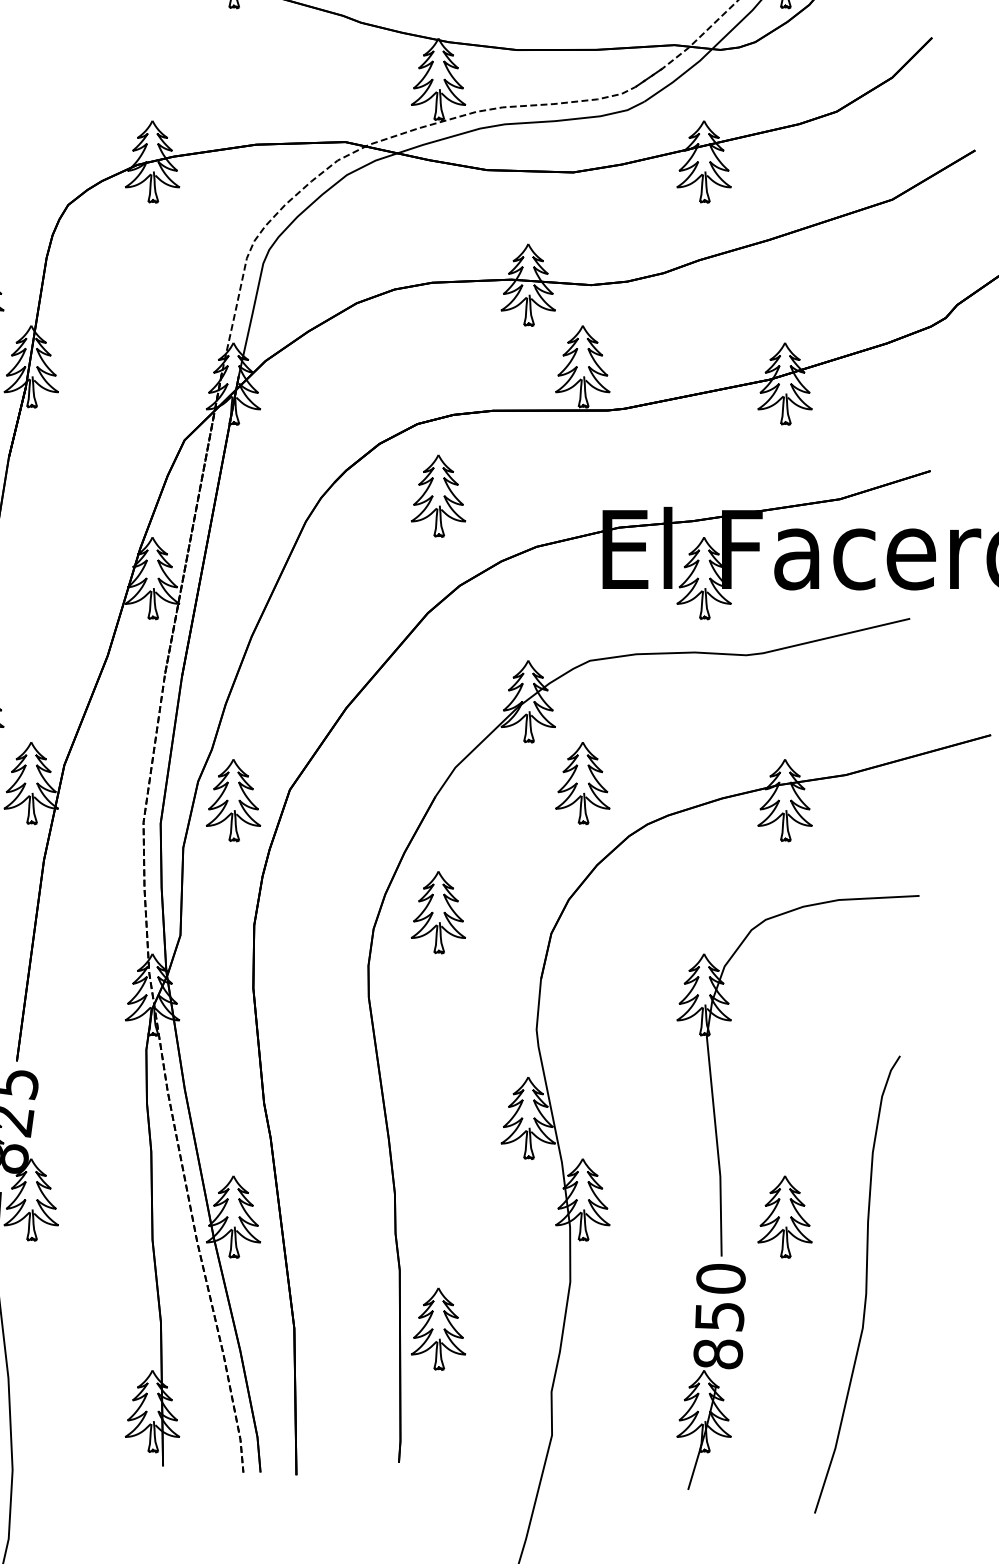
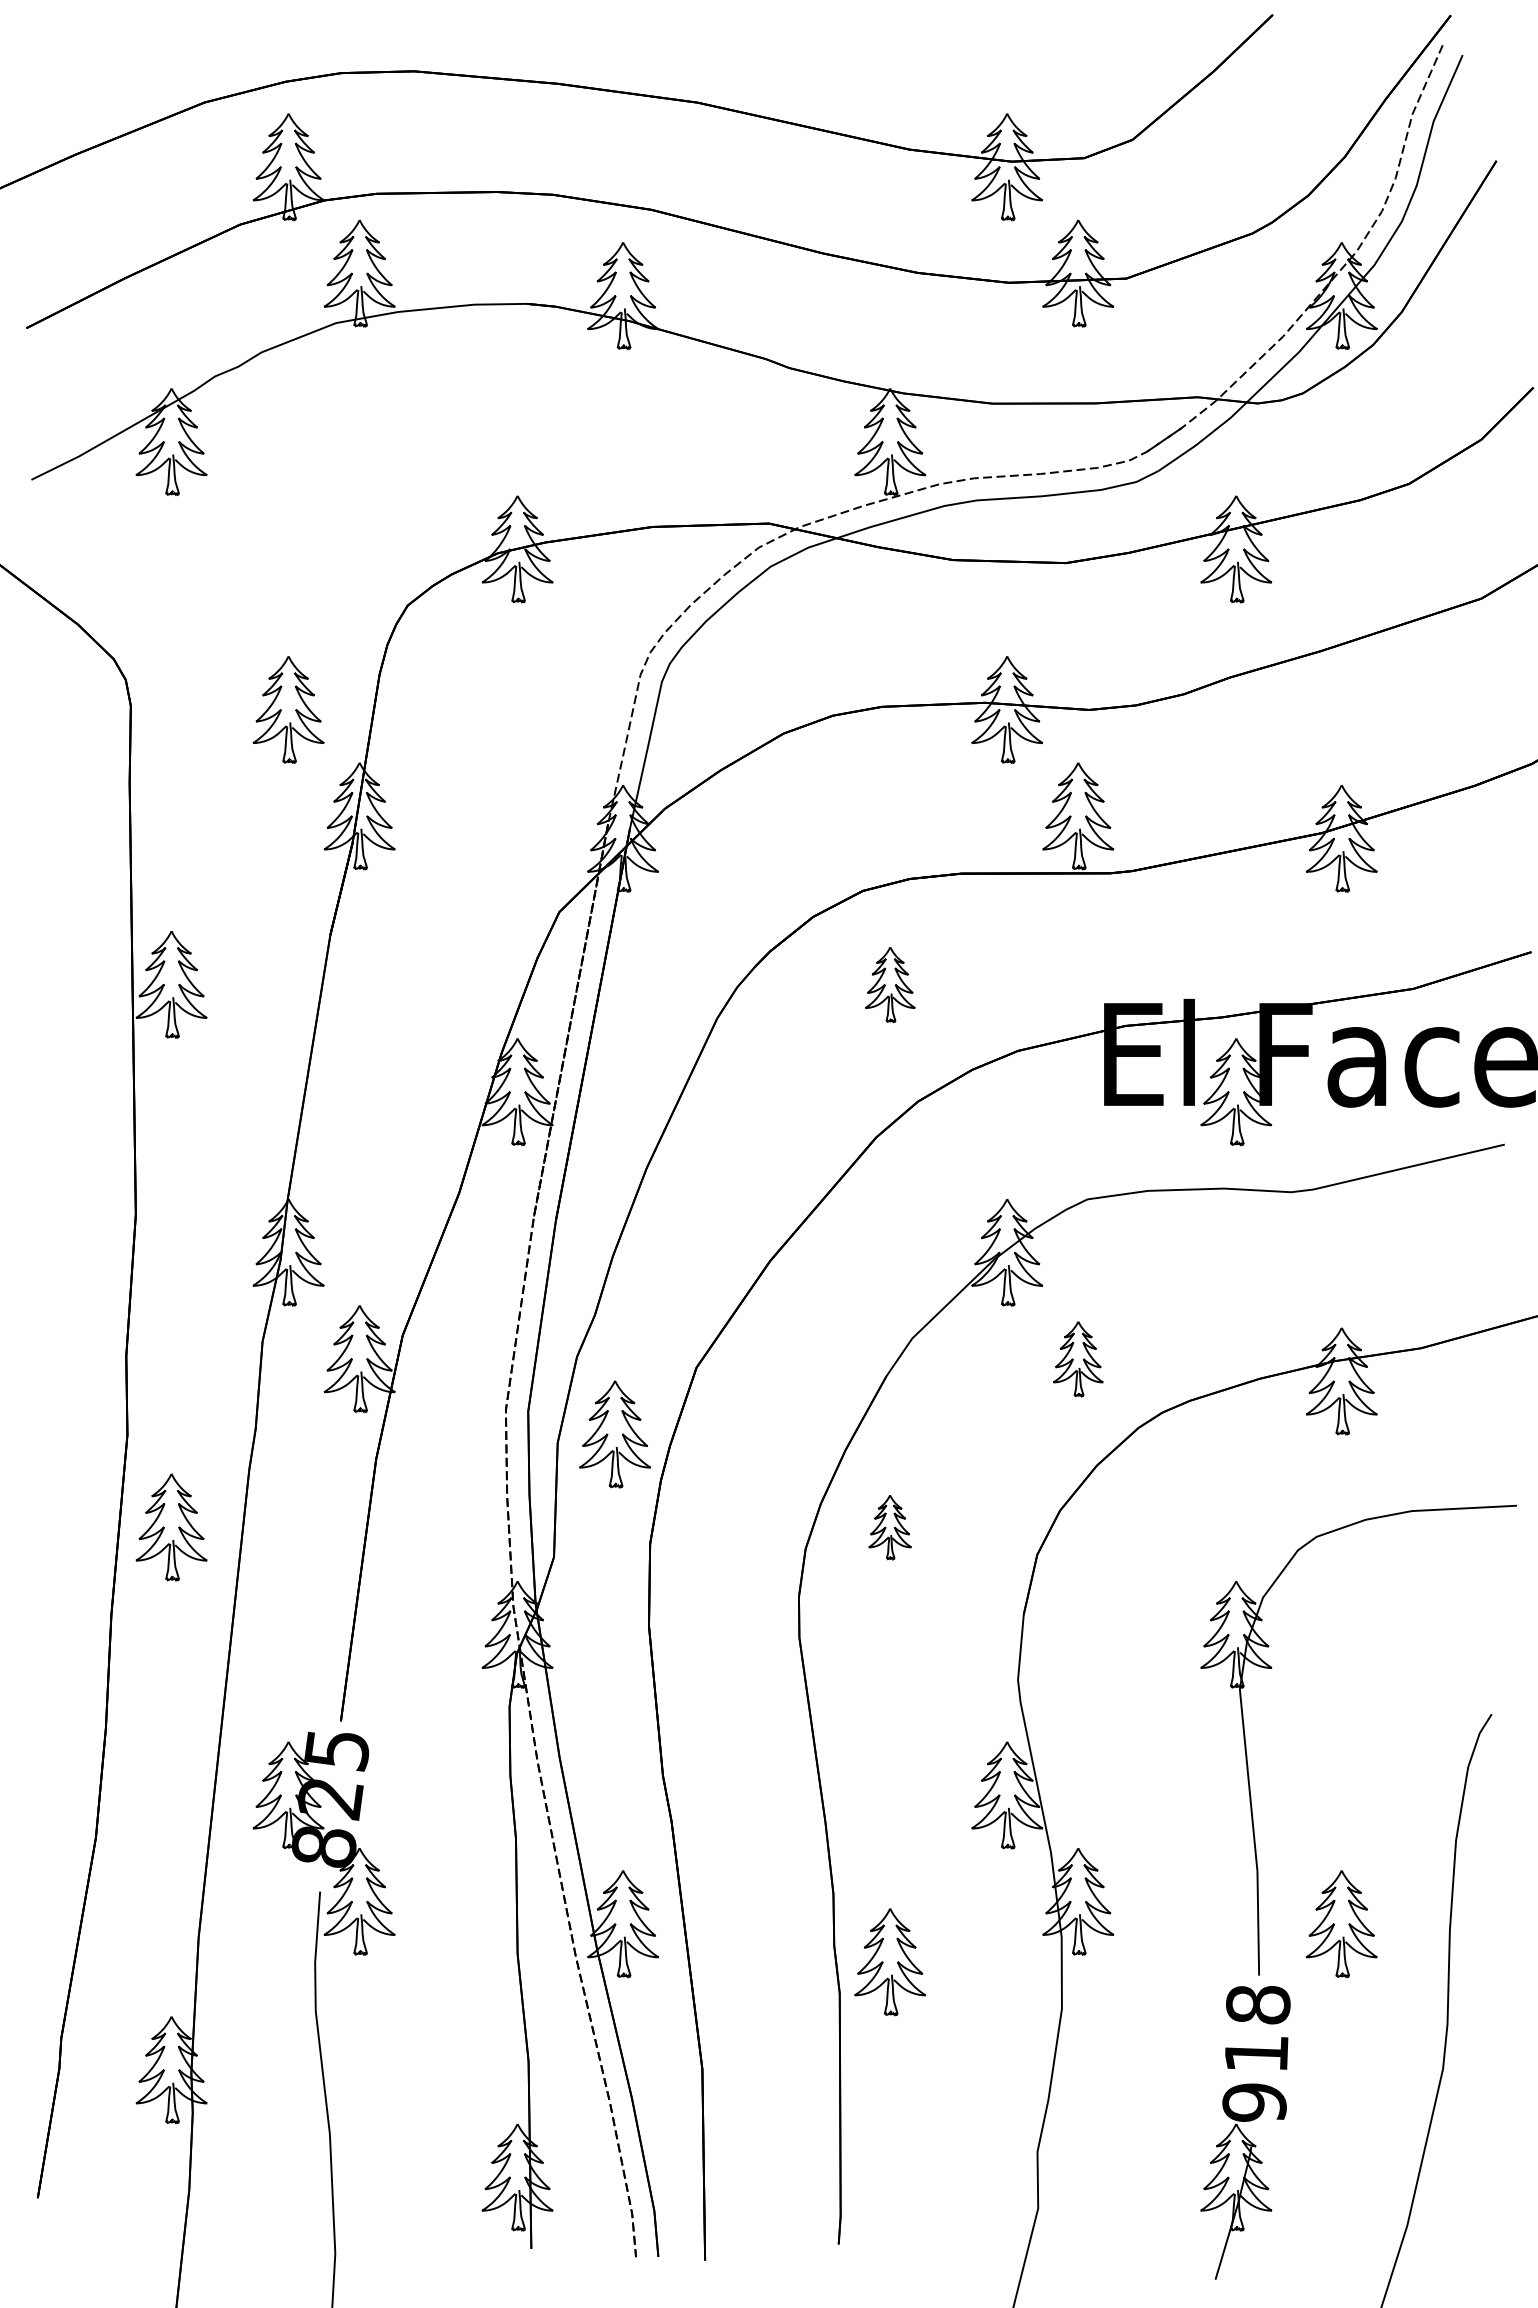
part: (438, 495) -> (890, 984), size x0.7
part: (583, 783) -> (1078, 1359), size x0.7
part: (233, 800) -> (614, 1434), moved
part: (437, 912) -> (889, 1527), size x0.6
text: (719, 1316) -> (1256, 2053), 850 -> 918
part: (437, 1329) -> (889, 1962), moved

